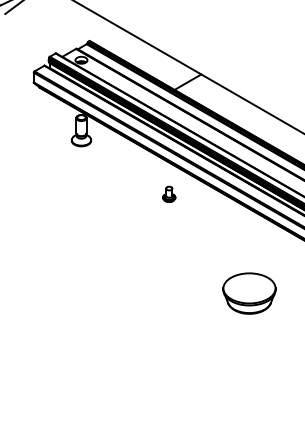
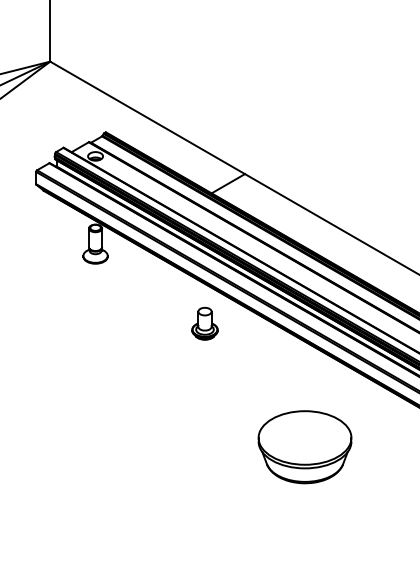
part: (168, 194) -> (204, 323), size x1.67
part: (249, 293) -> (304, 447), size x1.43

